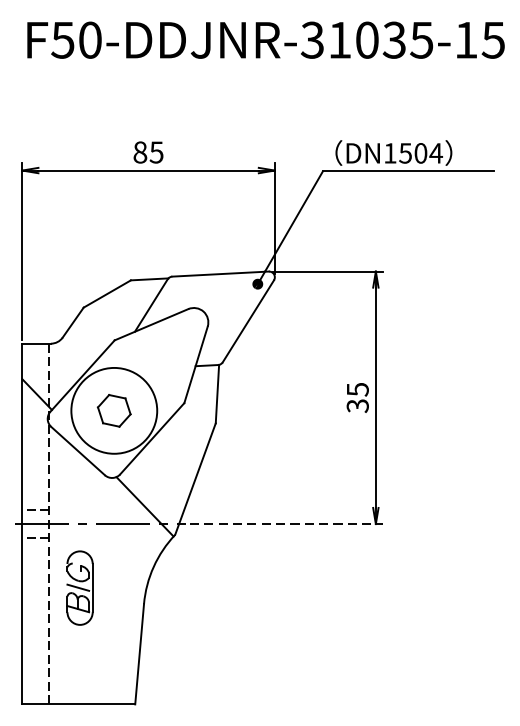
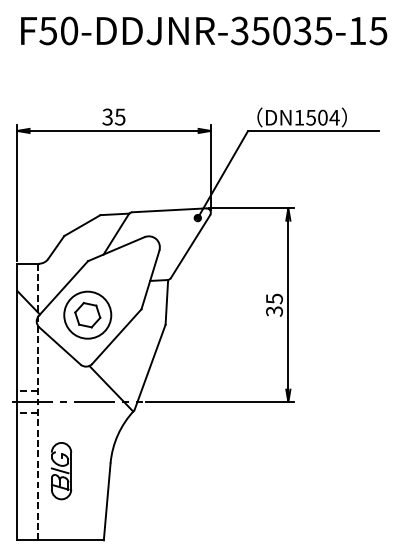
text: (339, 40) -> (260, 31), F50-DDJNR-31035-15 -> F50-DDJNR-35035-15
text: (140, 151) -> (107, 116), 85 -> 35
circle: (113, 409) -> (87, 314), size x0.71
line: (287, 523) -> (220, 401), dashed -> solid
part: (80, 588) -> (61, 471), moved

